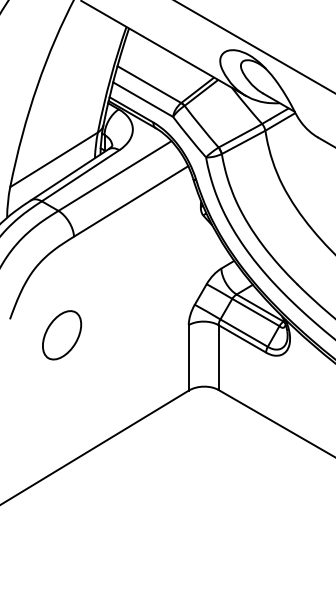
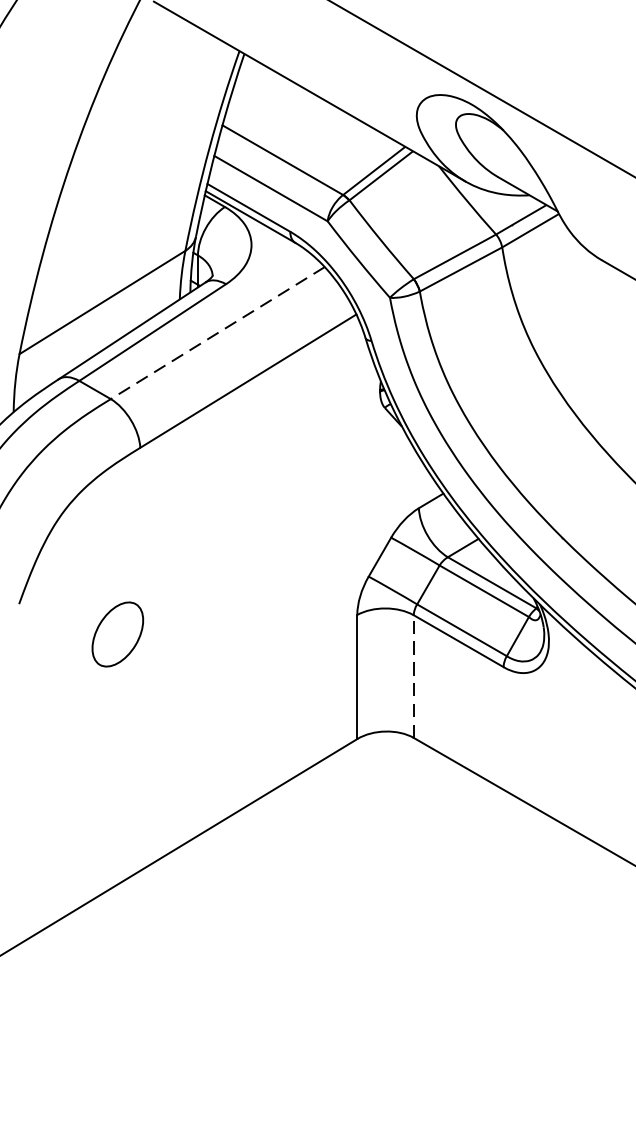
line: (114, 176) -> (216, 333), solid -> dashed
part: (62, 335) -> (118, 634), size x0.7
line: (218, 357) -> (413, 676), solid -> dashed

